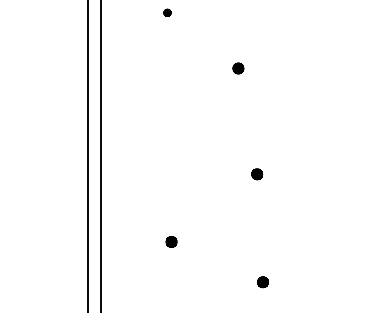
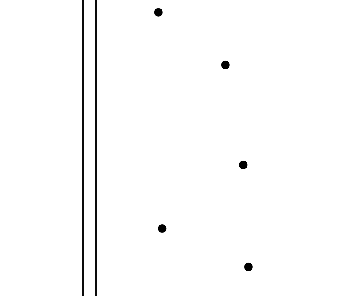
part: (238, 68) -> (225, 64), size x0.62
part: (257, 174) -> (243, 165), size x0.62
part: (171, 241) -> (162, 228), size x0.62
part: (262, 282) -> (248, 267), size x0.62

